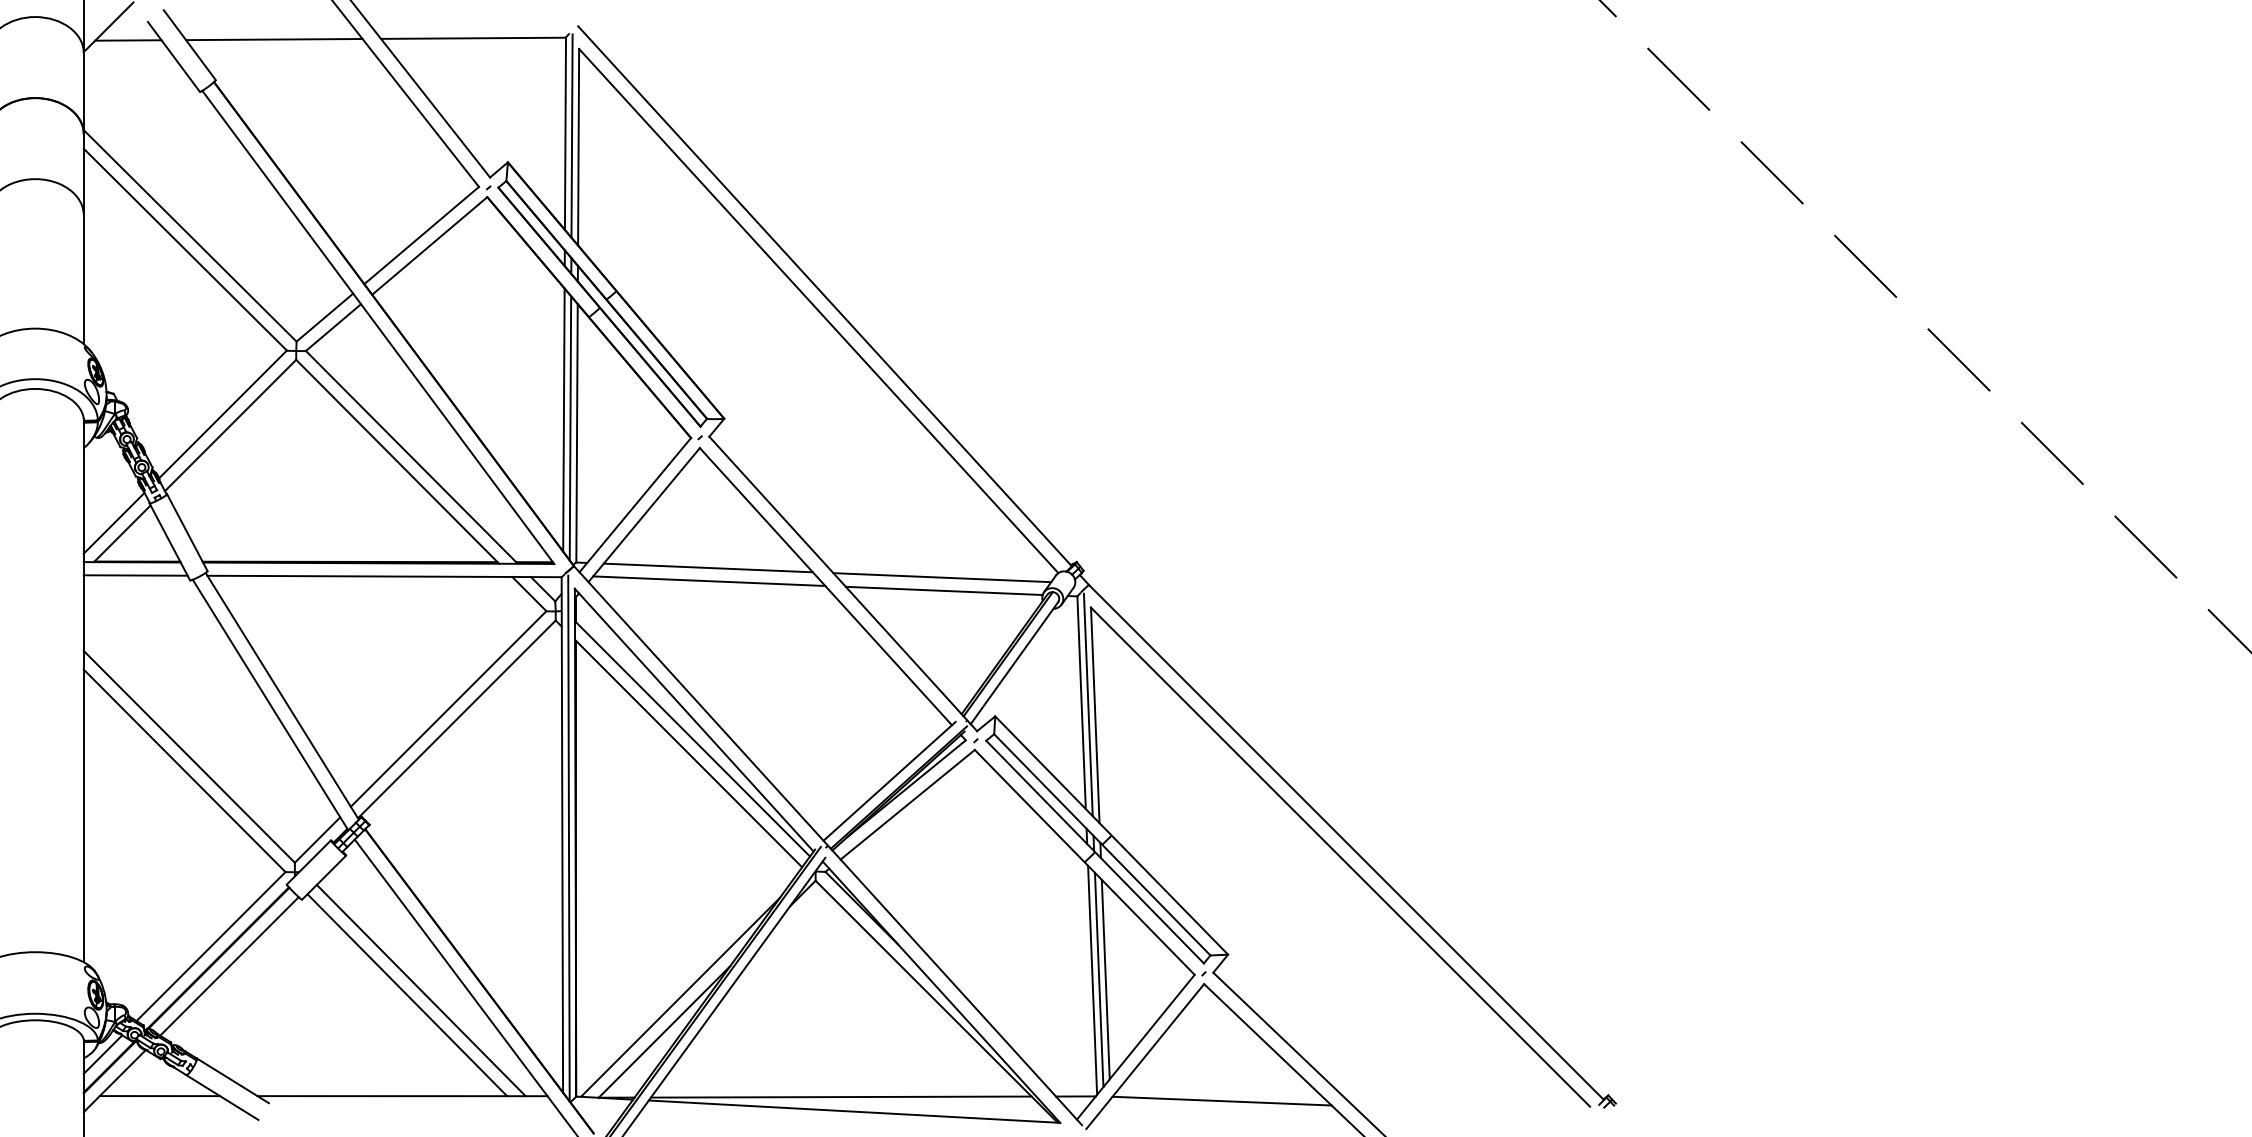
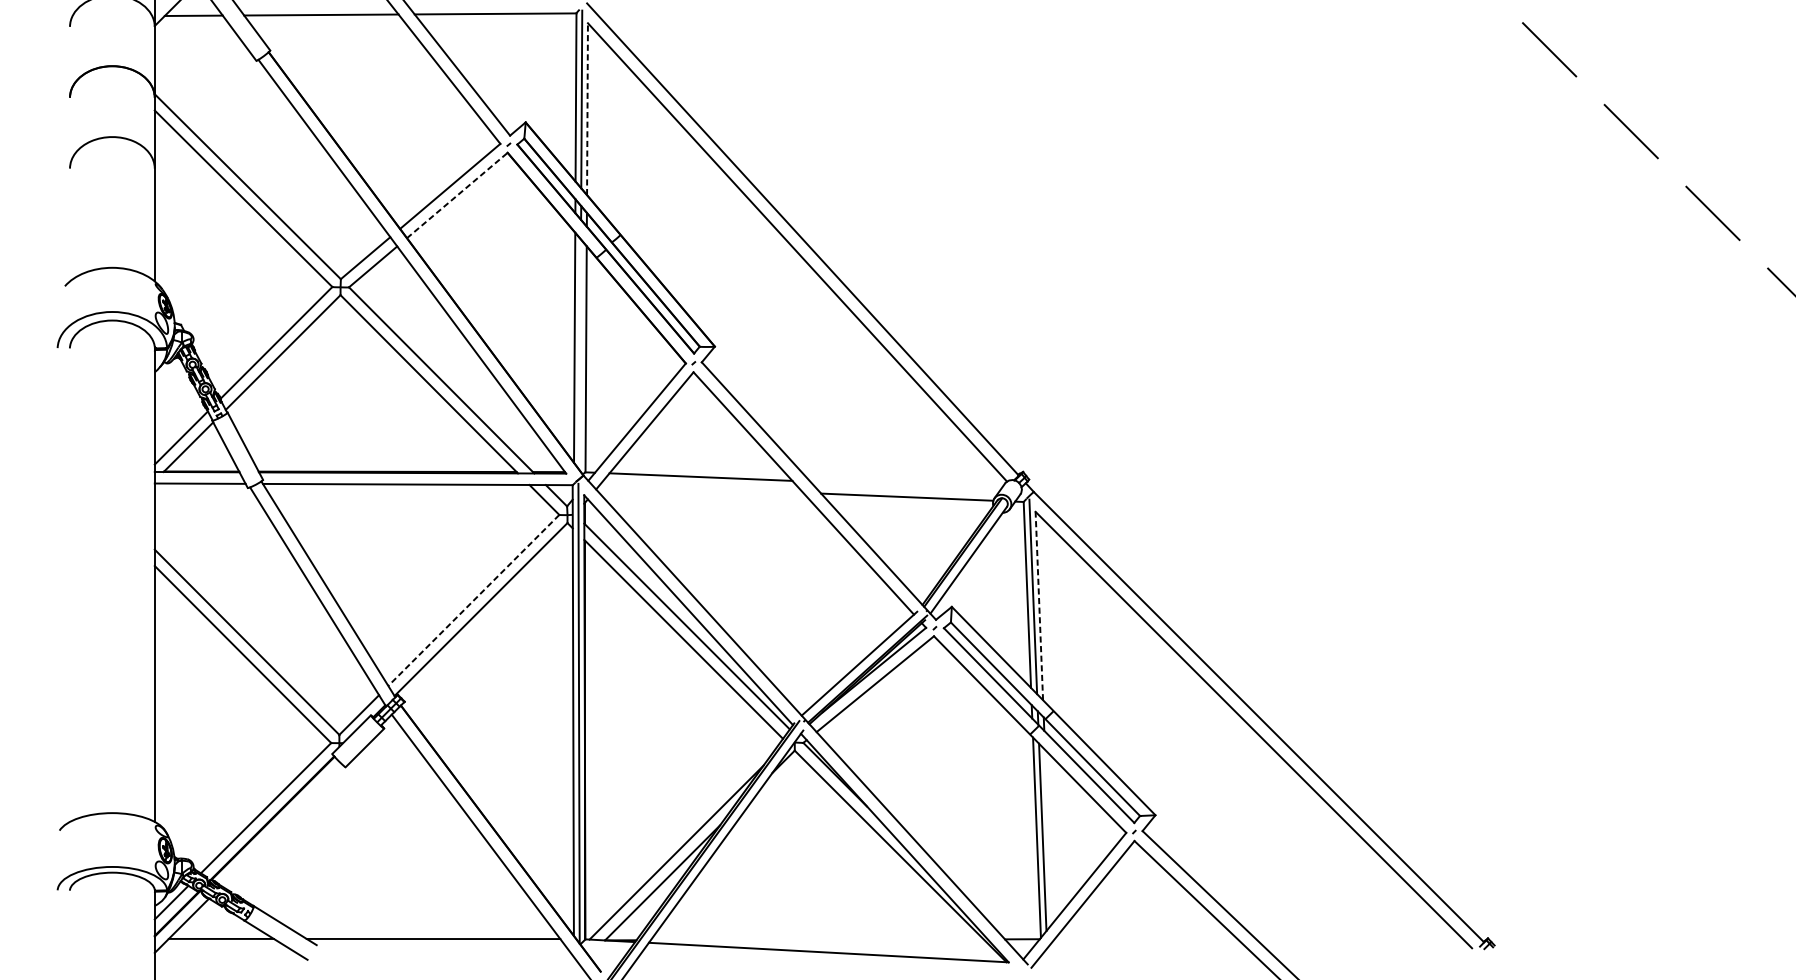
line: (578, 146) -> (587, 108), solid -> dashed
line: (430, 245) -> (457, 195), solid -> dashed
line: (570, 428) -> (580, 355), removed
line: (942, 577) -> (905, 485), removed
line: (709, 580) -> (701, 488), removed
line: (448, 709) -> (473, 600), solid -> dashed
line: (1095, 715) -> (1039, 606), solid -> dashed
line: (229, 966) -> (282, 825), removed
line: (1105, 979) -> (1048, 836), removed
line: (420, 990) -> (449, 846), removed
line: (407, 995) -> (437, 850), removed
line: (840, 1096) -> (816, 939), removed
line: (1221, 1100) -> (1149, 942), removed

